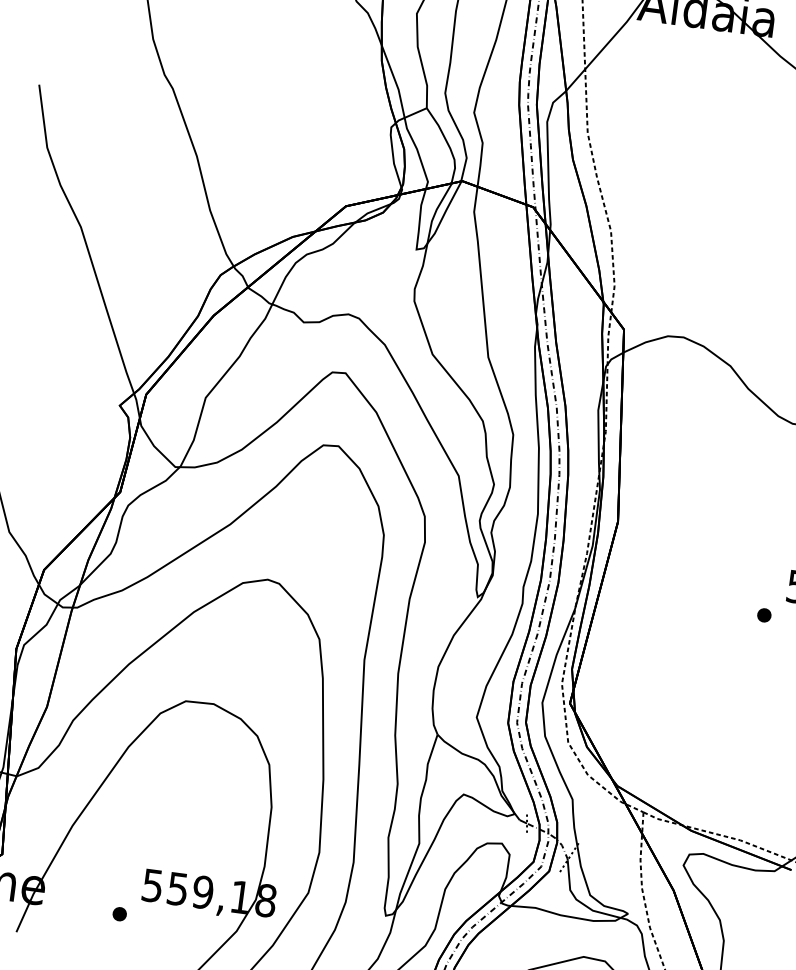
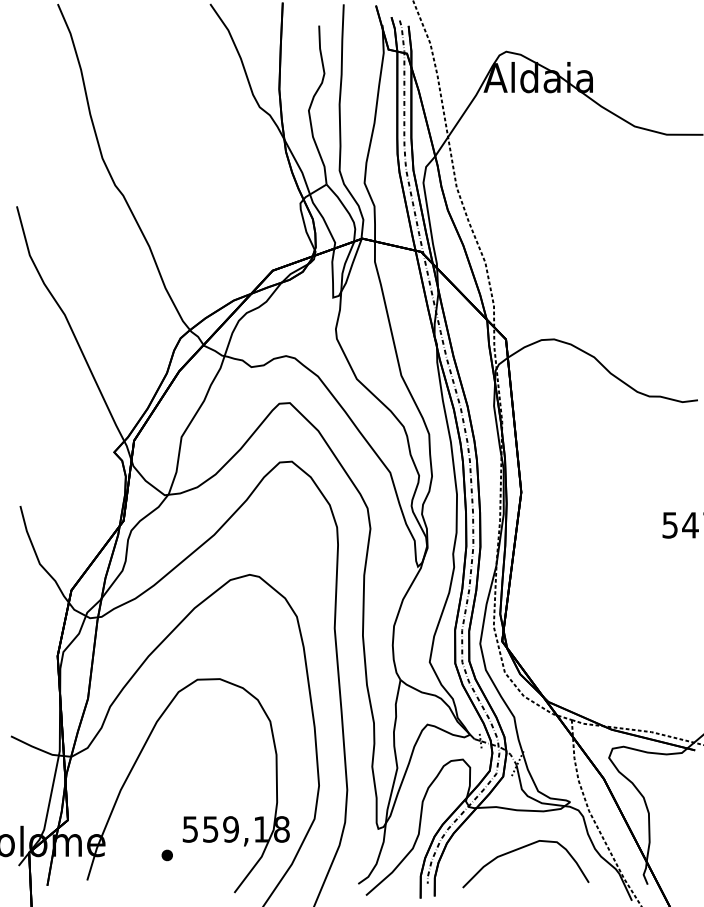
part: (763, 614) -> (646, 550), removed

